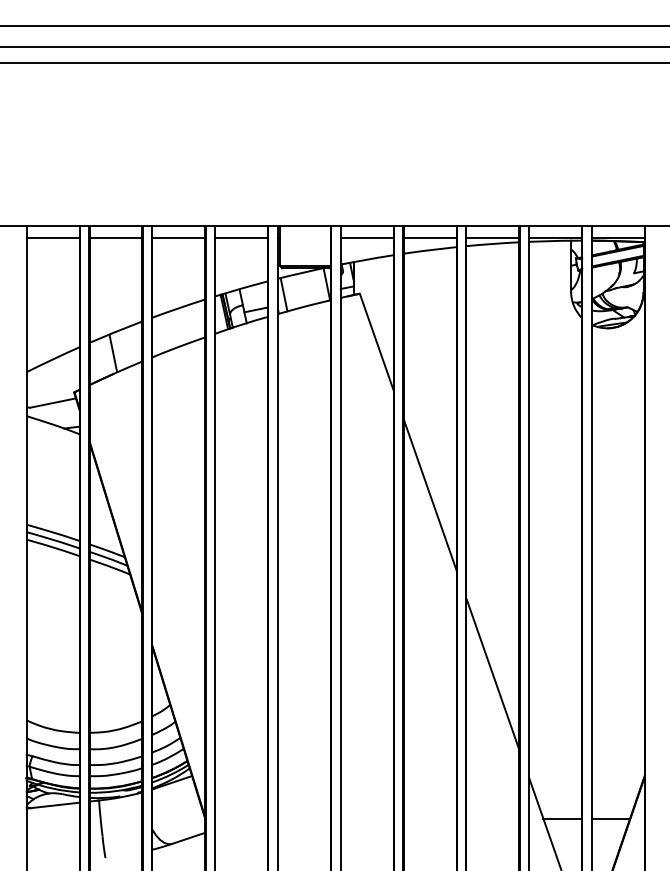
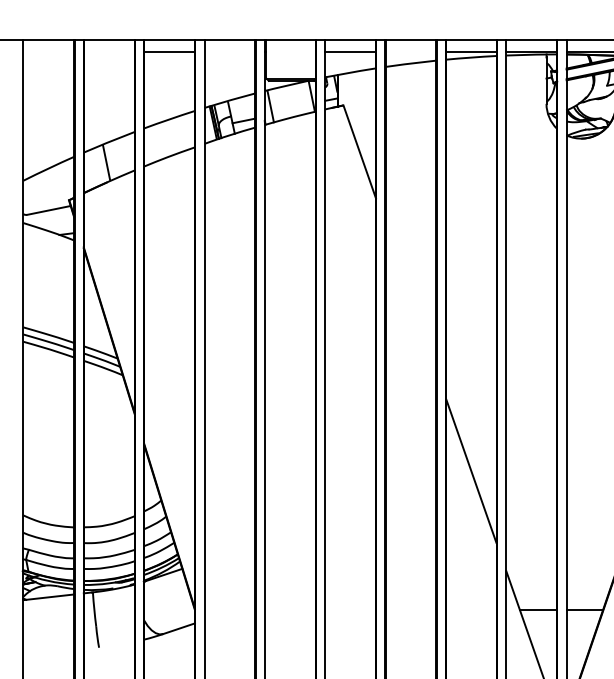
line: (52, 238) -> (48, 52), removed
line: (115, 238) -> (108, 52), removed
line: (241, 238) -> (229, 52), removed
line: (429, 238) -> (410, 52), removed
line: (429, 494) -> (410, 298), removed

